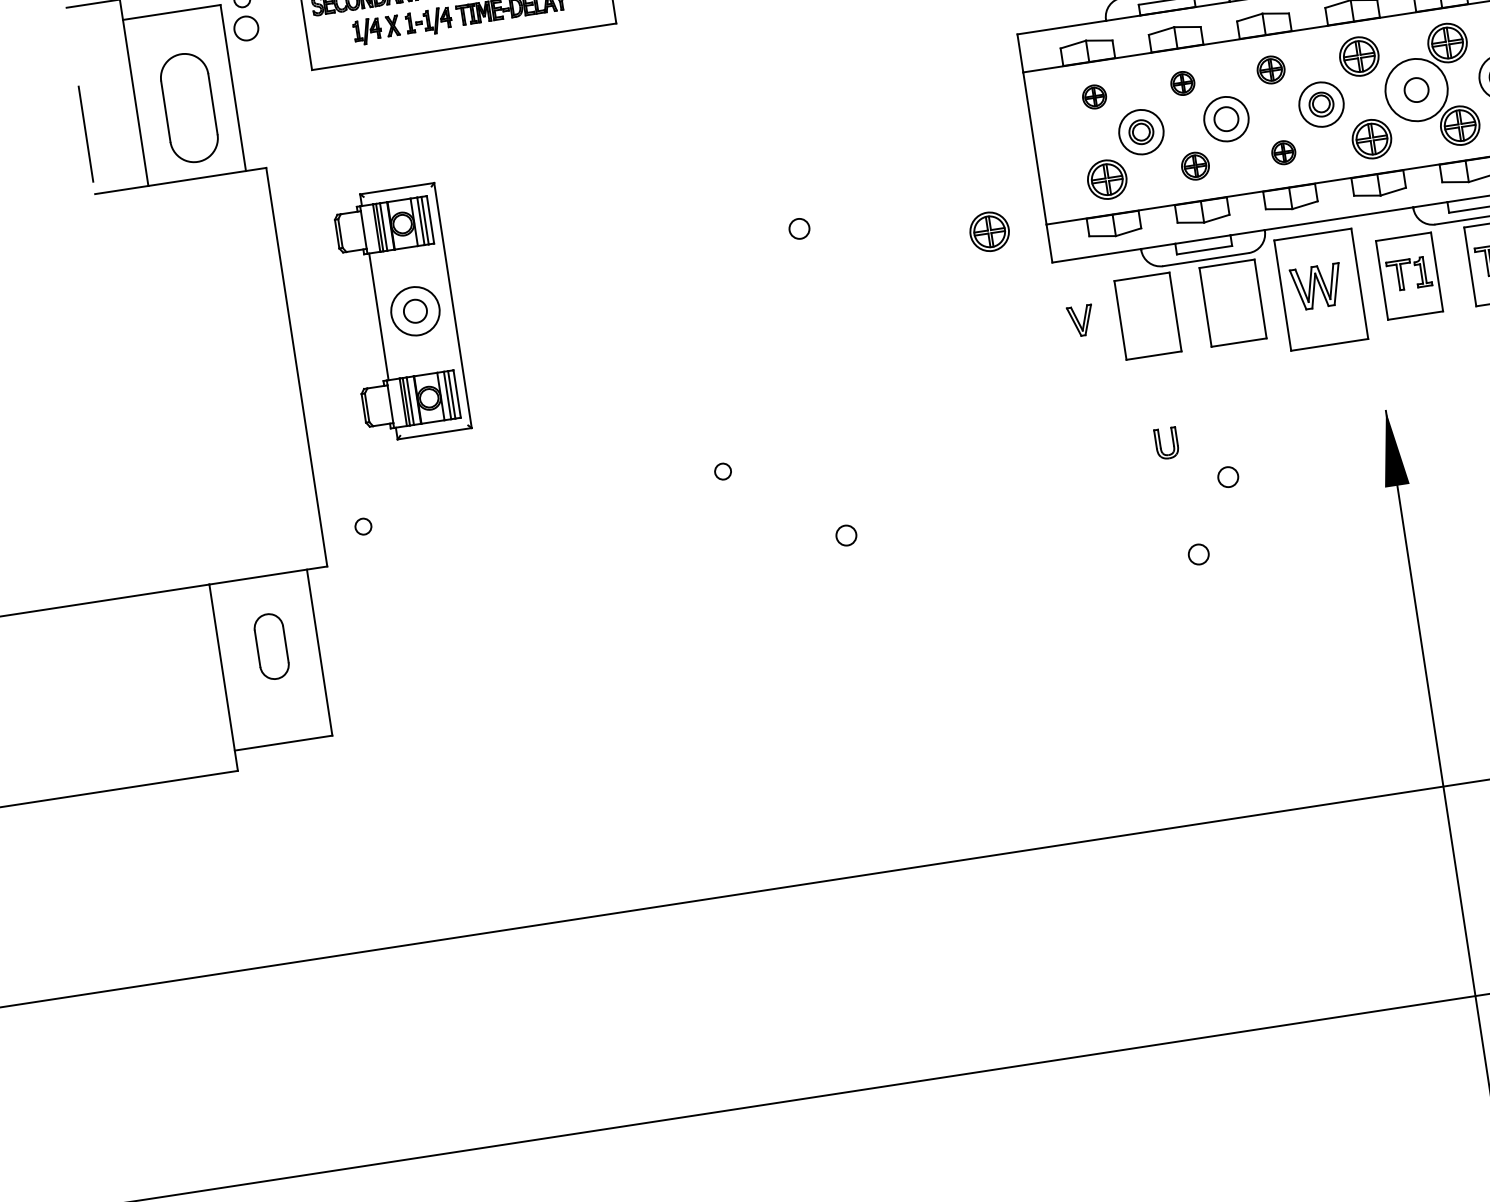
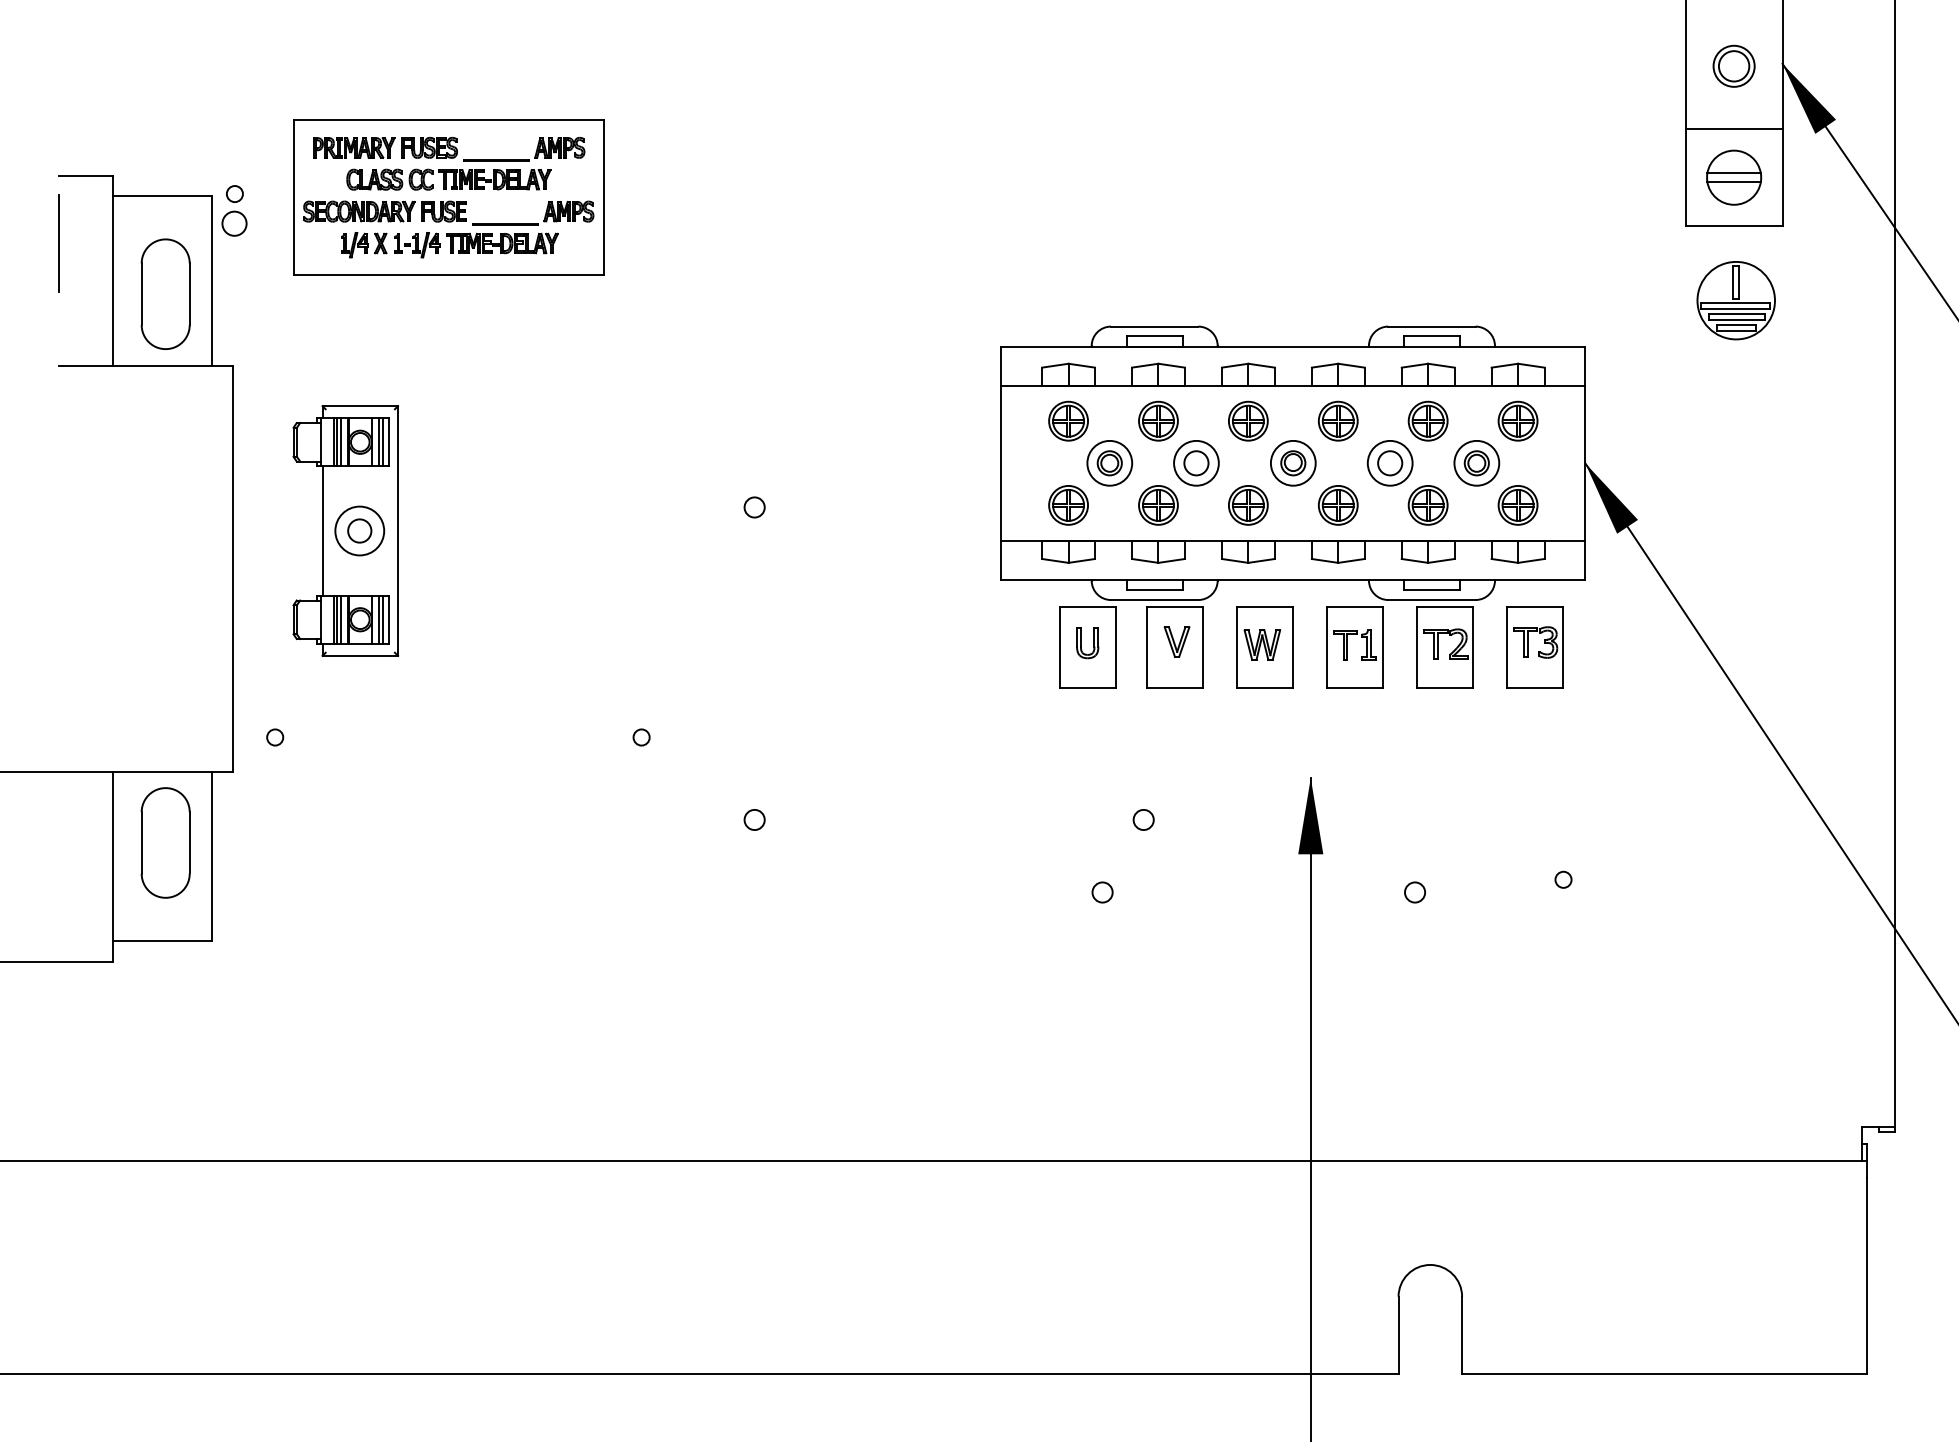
part: (1271, 69) -> (1248, 420), size x1.43
part: (1182, 82) -> (1158, 420), size x1.67
circle: (1415, 89) -> (1389, 462), size x0.71
part: (1094, 96) -> (1068, 420), size x1.67
line: (85, 134) -> (58, 243), moved
part: (1283, 152) -> (1248, 505), size x1.67
part: (1195, 166) -> (1158, 505), size x1.43
part: (989, 231) -> (943, 539), removed
part: (1320, 289) -> (1264, 647), size x0.71
part: (1080, 320) -> (1176, 641), moved
part: (1166, 443) -> (1087, 643), moved
part: (271, 646) -> (165, 842), size x1.67

